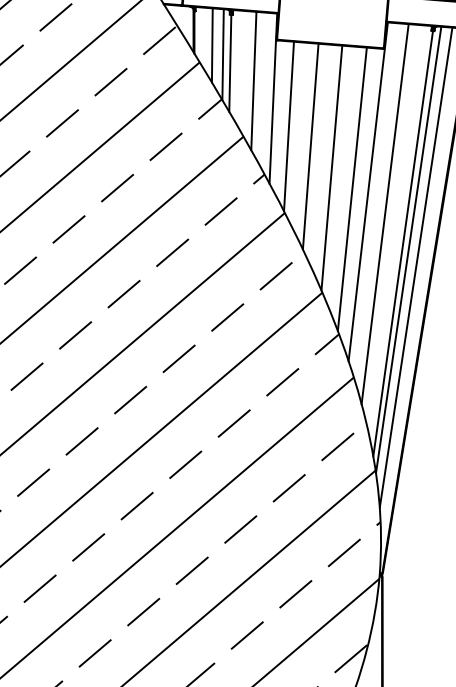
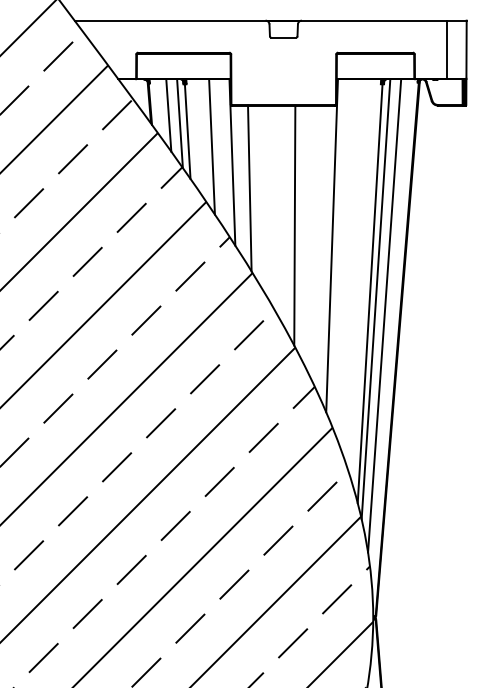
line: (310, 146) -> (272, 206), removed
line: (352, 189) -> (316, 244), removed
line: (385, 214) -> (350, 266), removed

